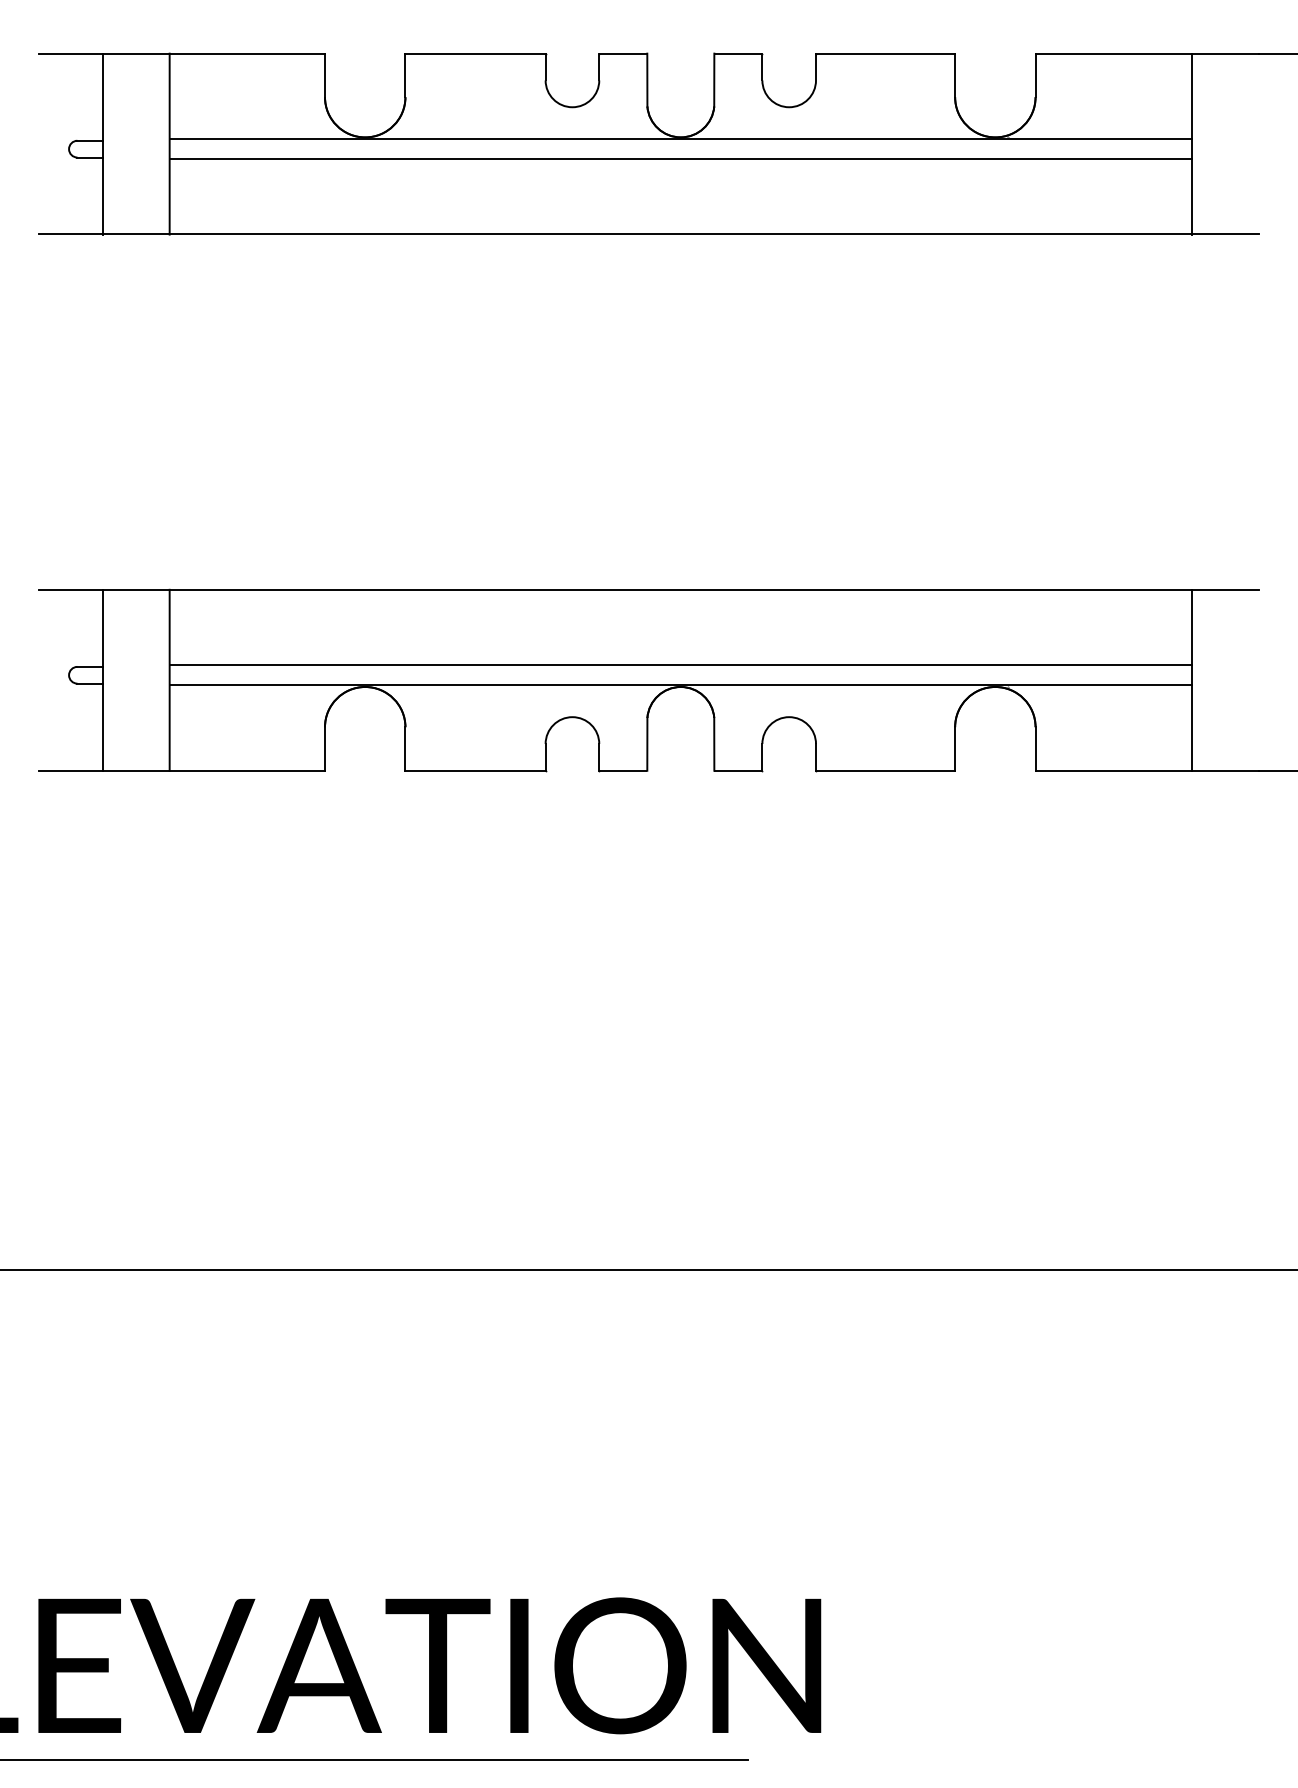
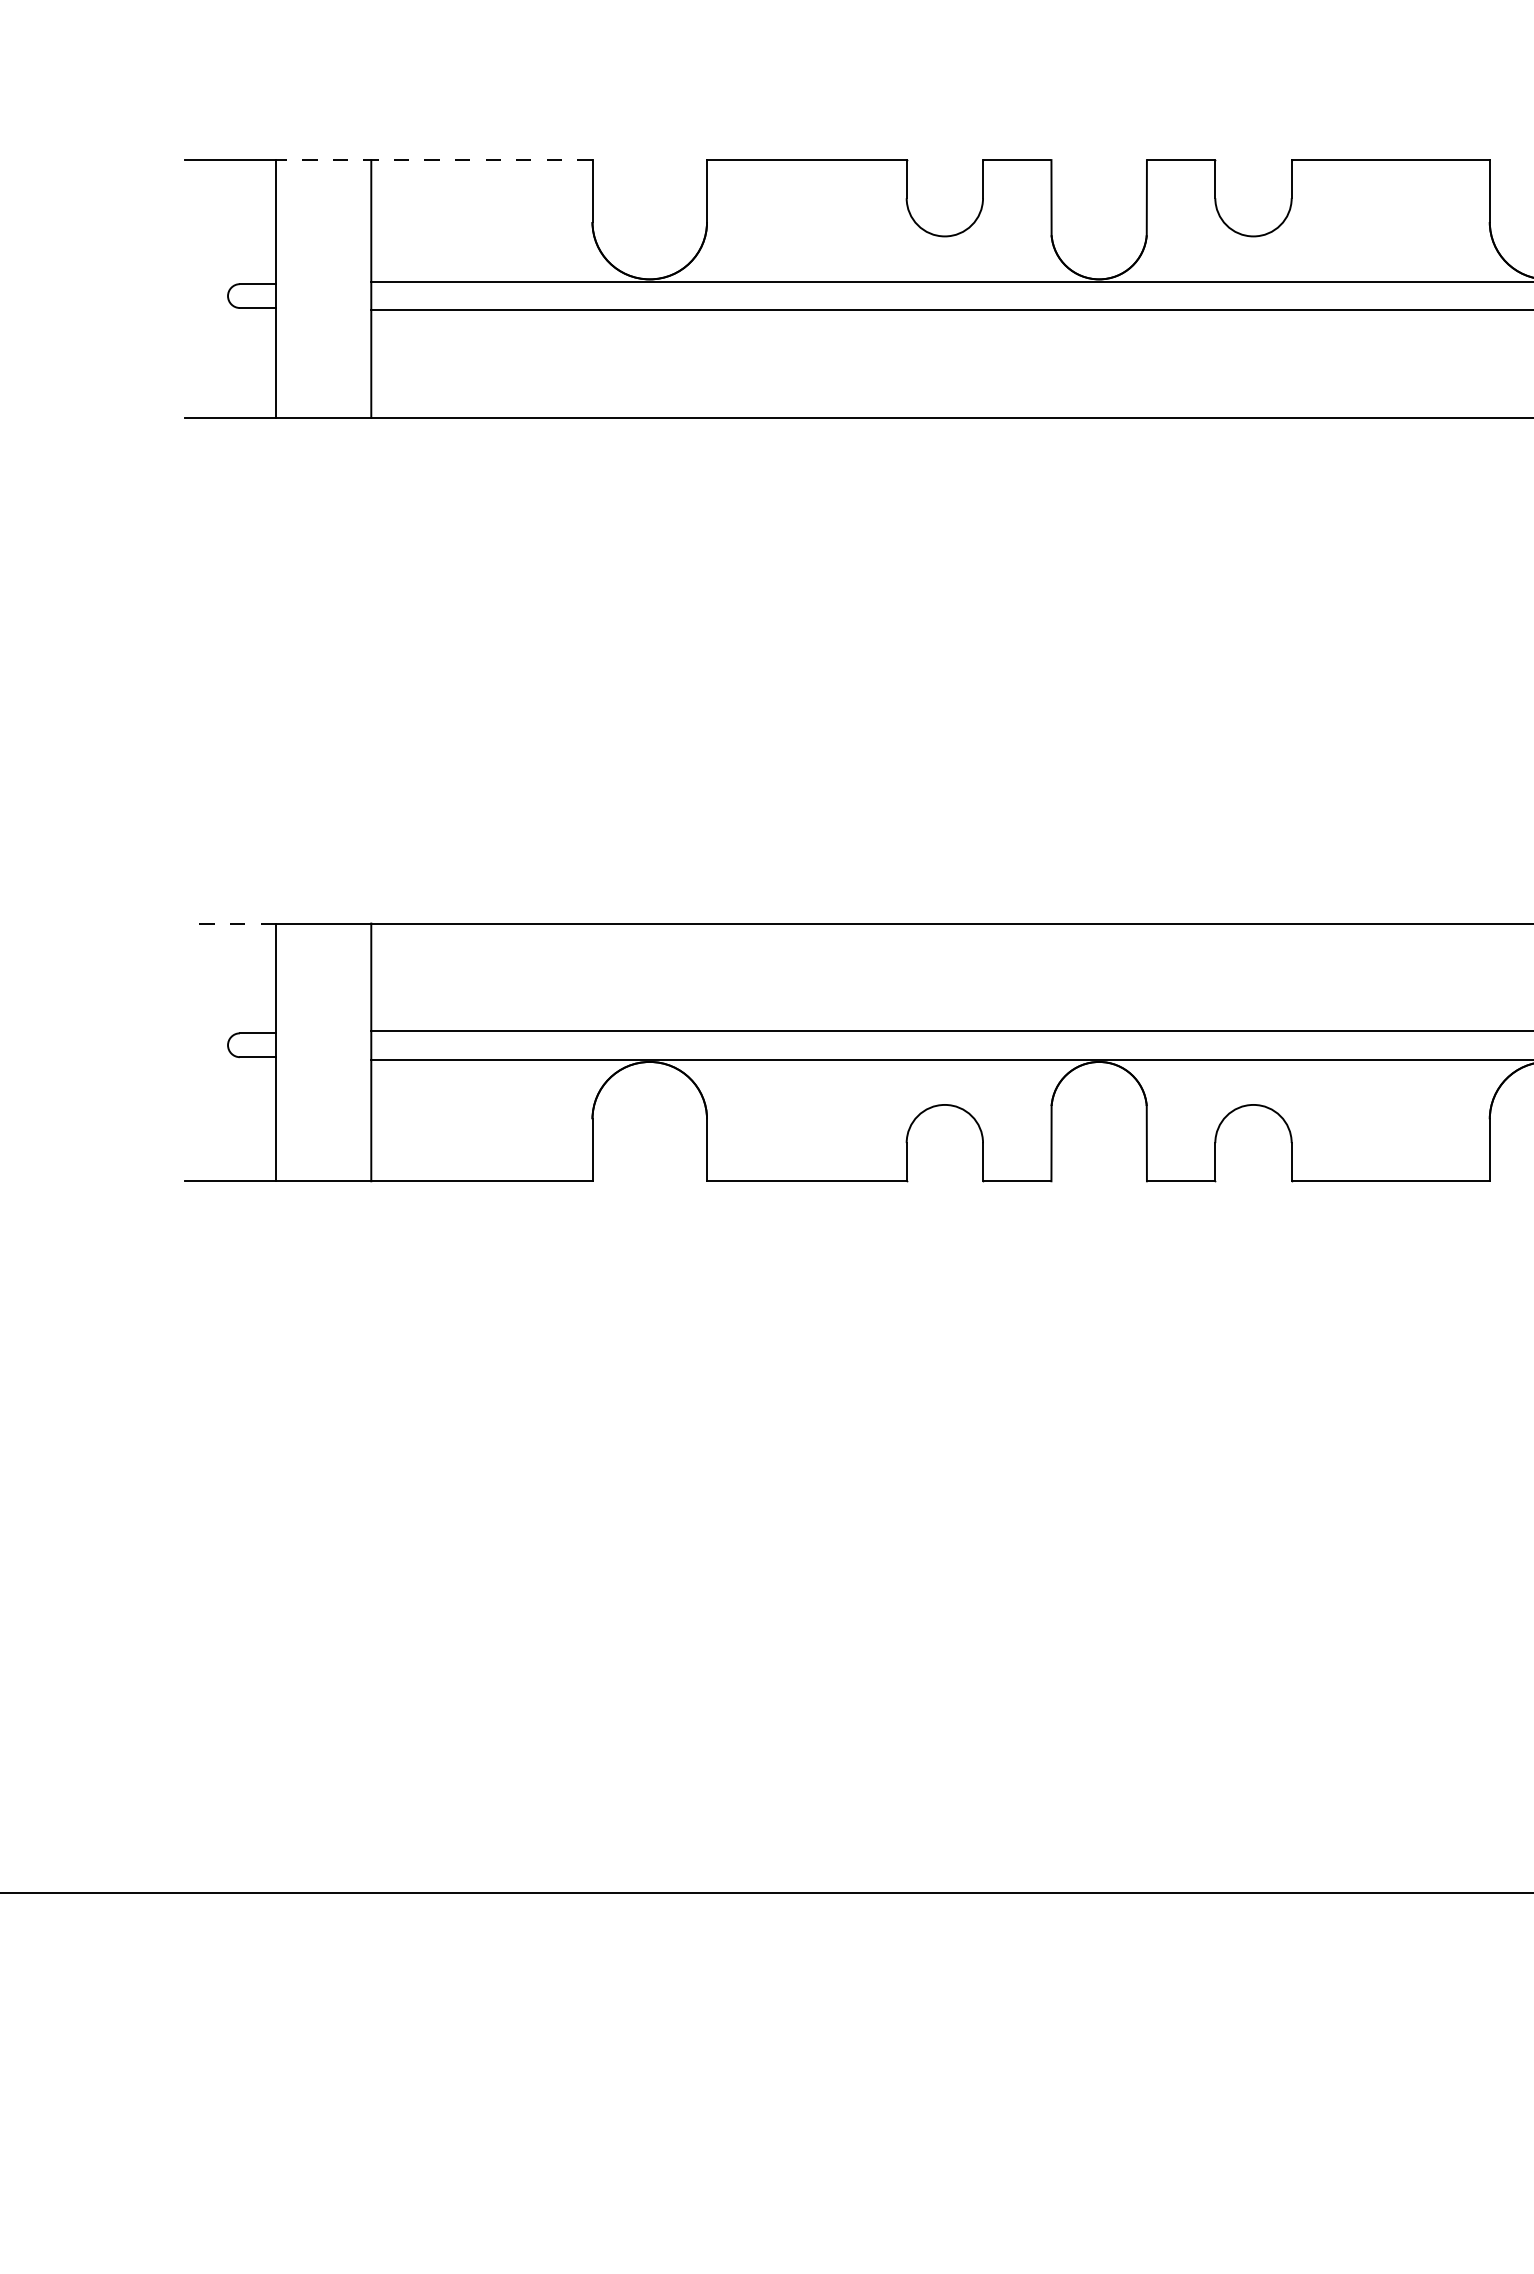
line: (213, 53) -> (433, 159), solid -> dashed
line: (70, 589) -> (230, 923), solid -> dashed

